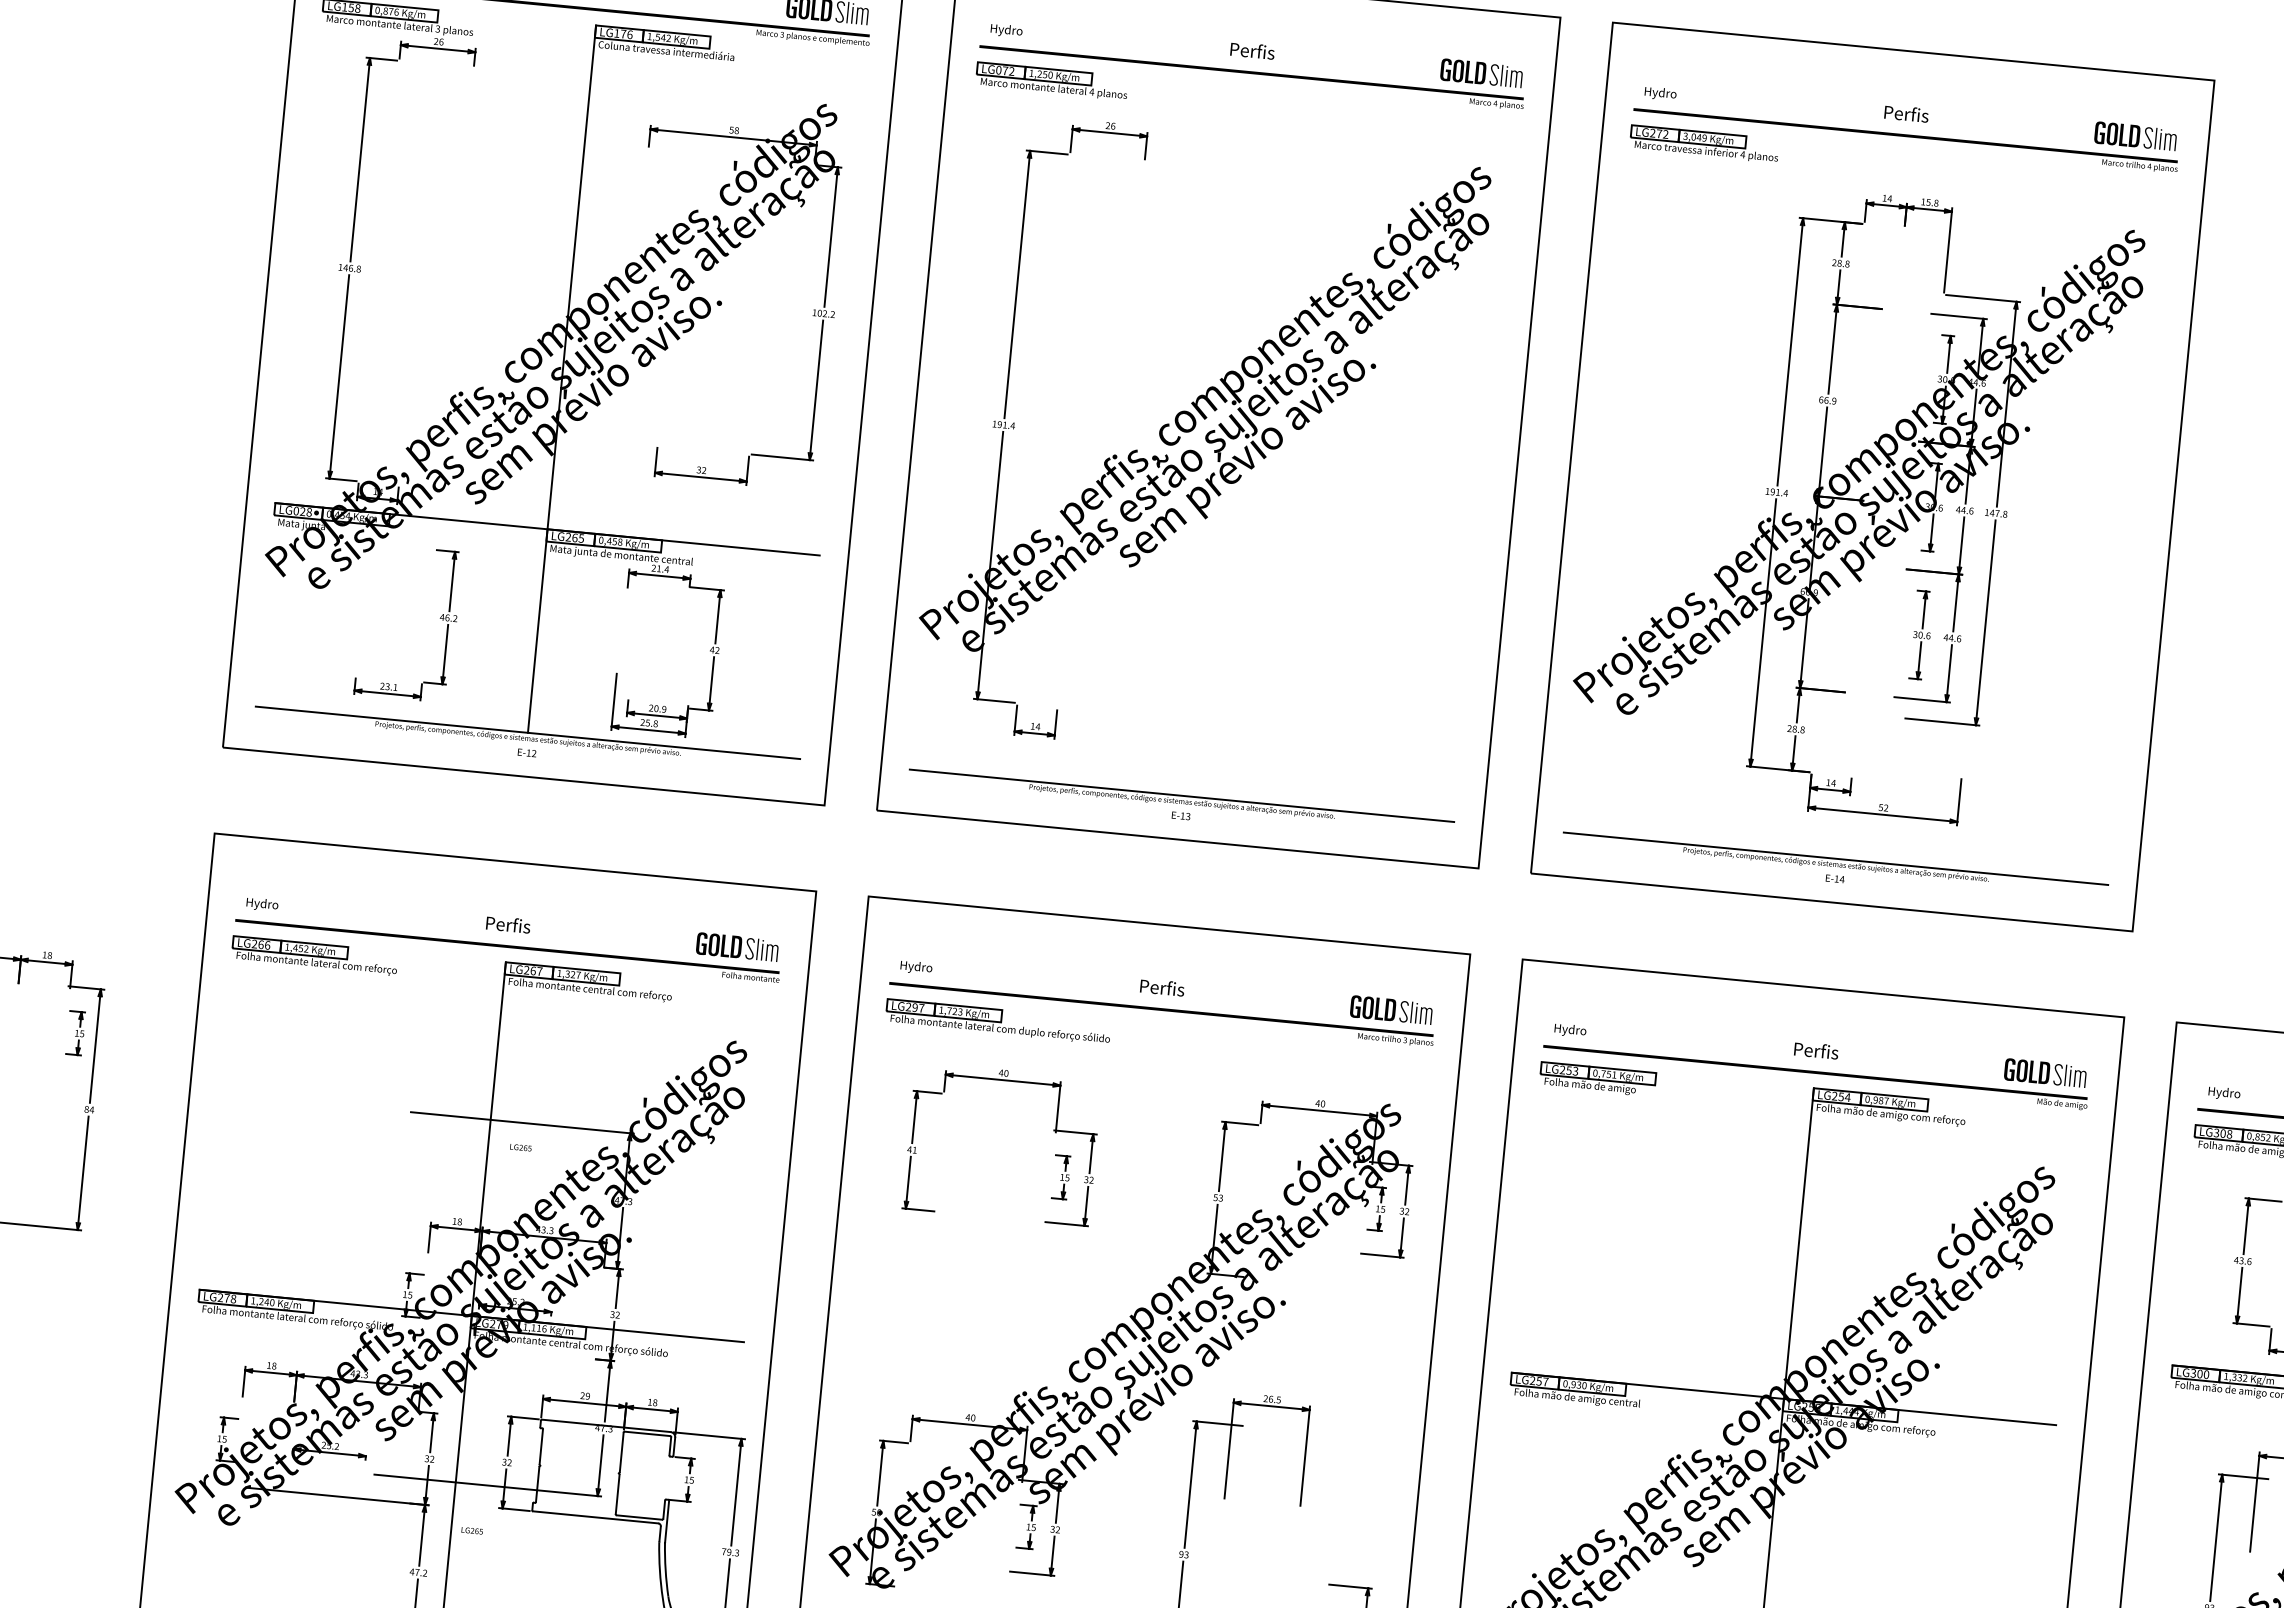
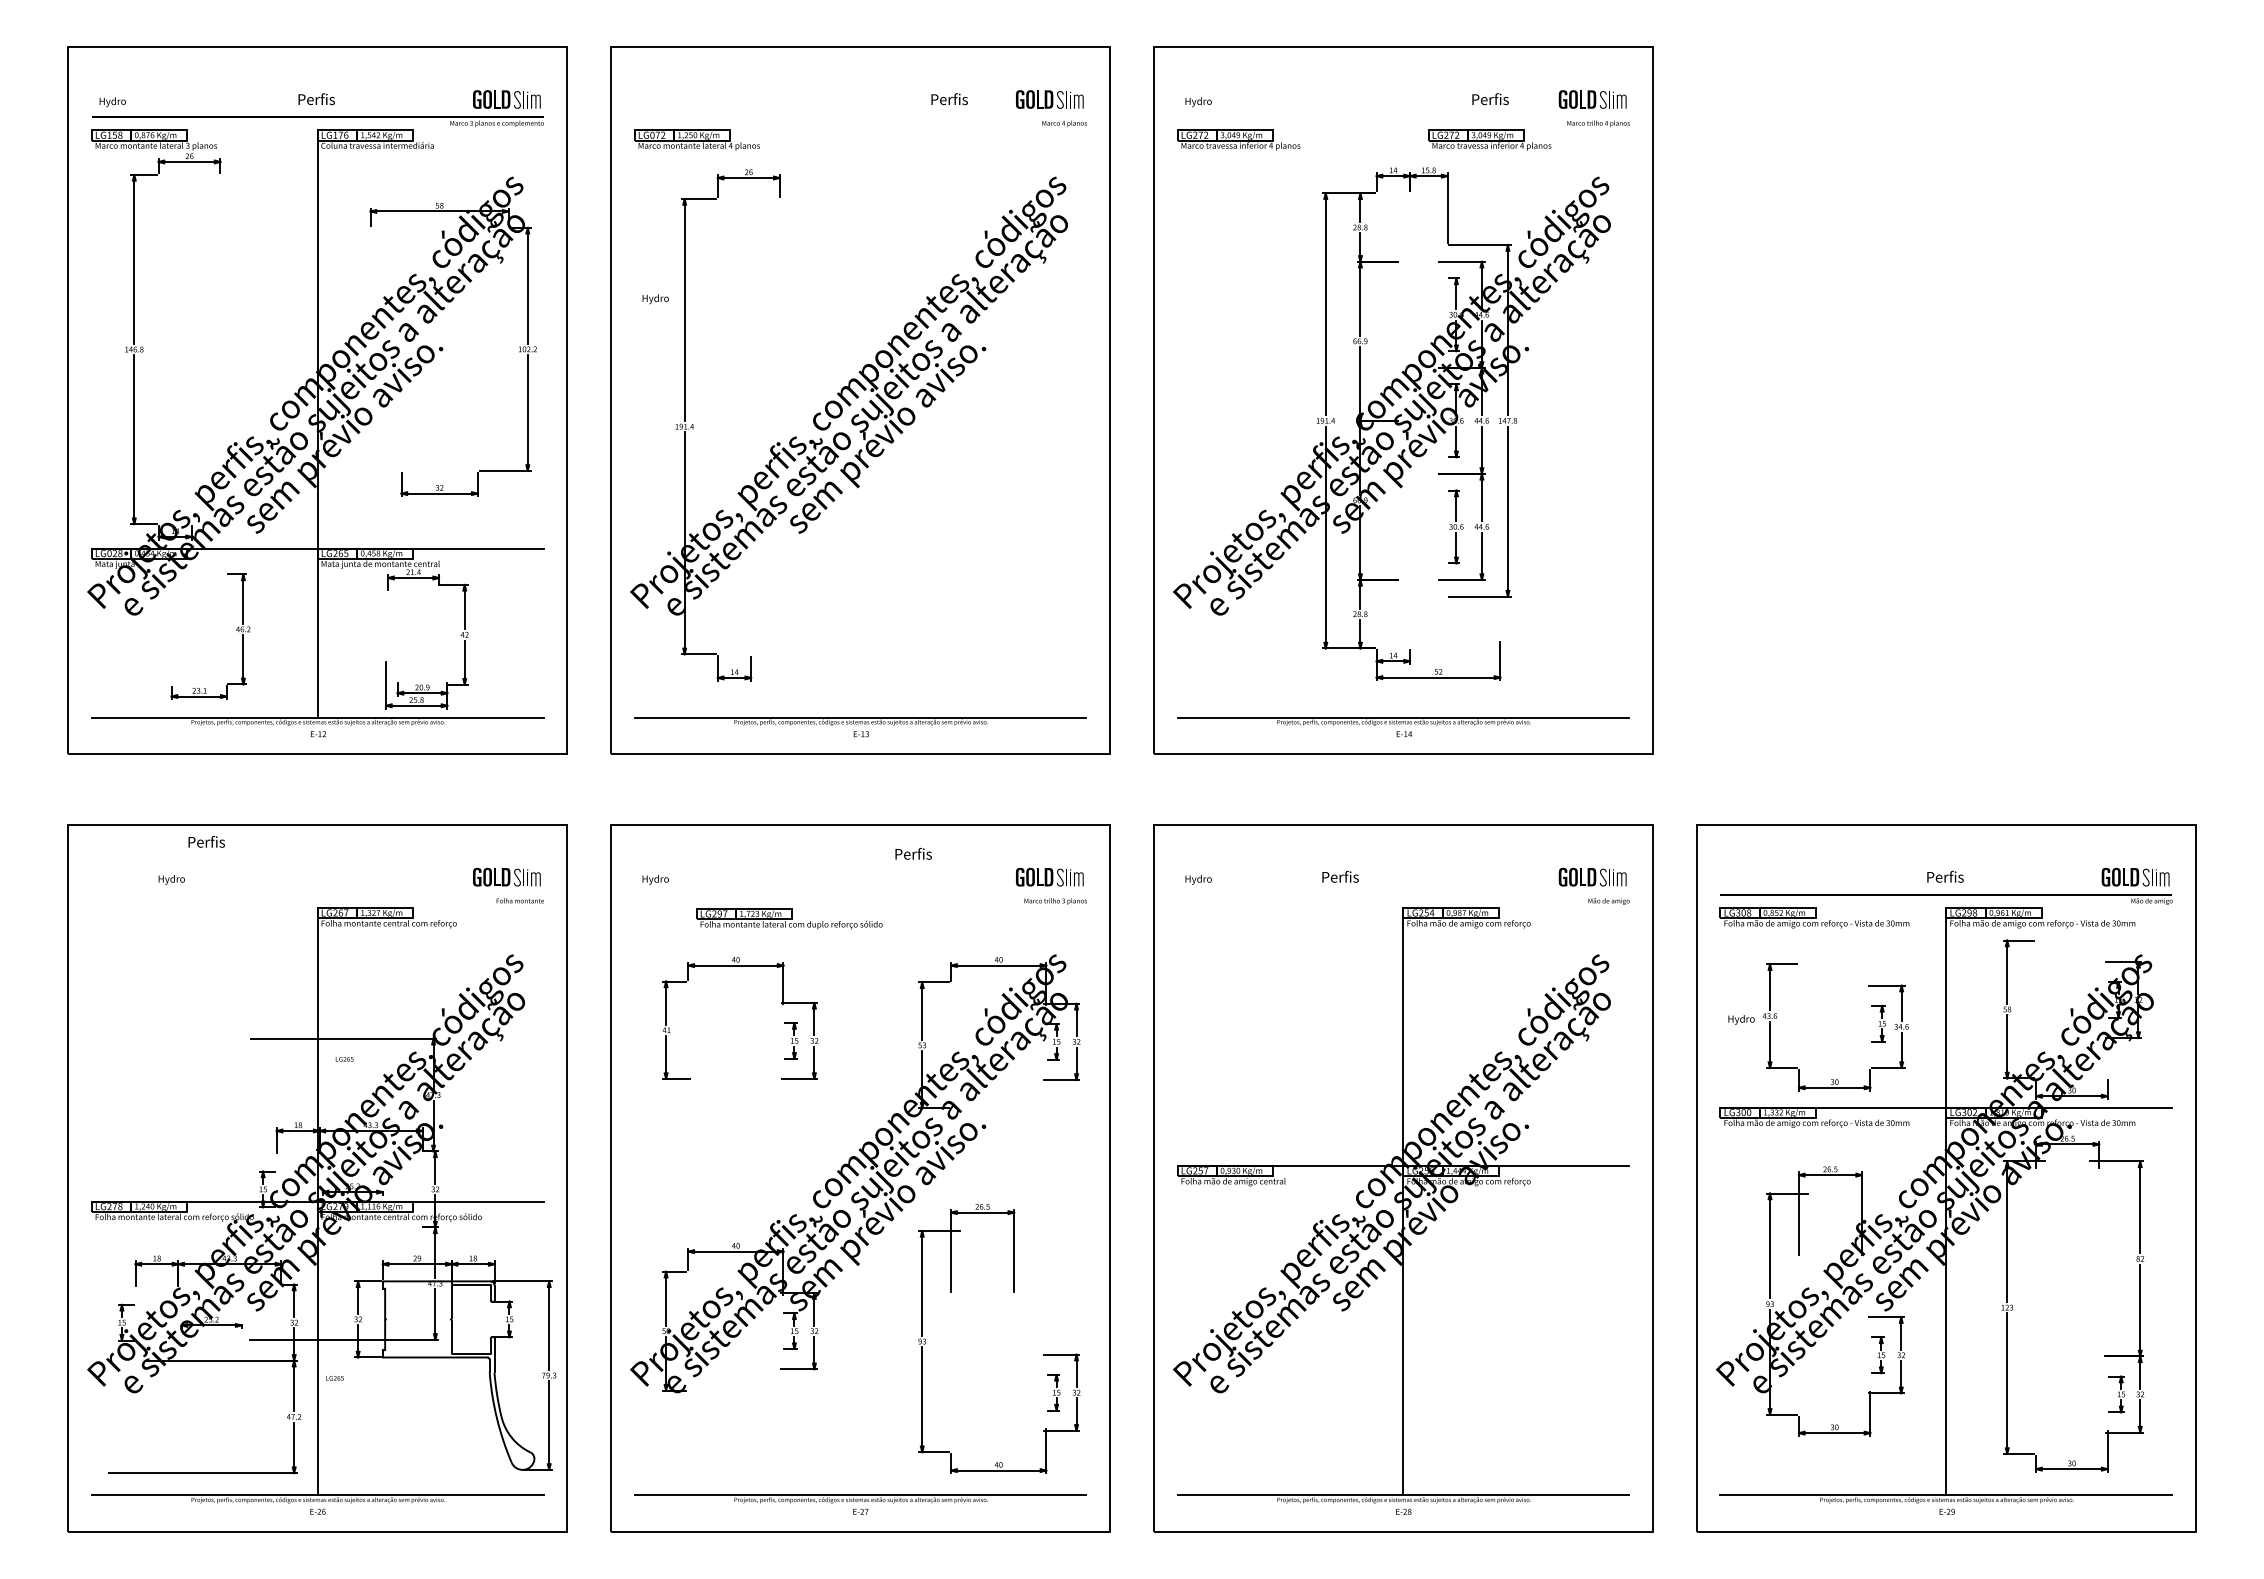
text: (1006, 31) -> (655, 299), moved
text: (1252, 51) -> (949, 99), moved
fill: (1251, 72) -> (860, 117), removed
text: (1906, 114) -> (1490, 99), moved
fill: (1905, 135) -> (1403, 117), removed
part: (2006, 172) -> (1489, 139), added
text: (262, 904) -> (171, 879), moved
text: (508, 924) -> (206, 841), moved
fill: (507, 945) -> (317, 894), removed
part: (314, 955) -> (159, 917), removed
text: (1162, 987) -> (913, 853), moved
fill: (1161, 1008) -> (860, 894), removed
part: (998, 1021) -> (789, 918), moved
text: (1816, 1050) -> (1340, 876), moved
fill: (1815, 1071) -> (1403, 894), removed
part: (1598, 1078) -> (1225, 917), removed
text: (2224, 1093) -> (1741, 1019), moved

